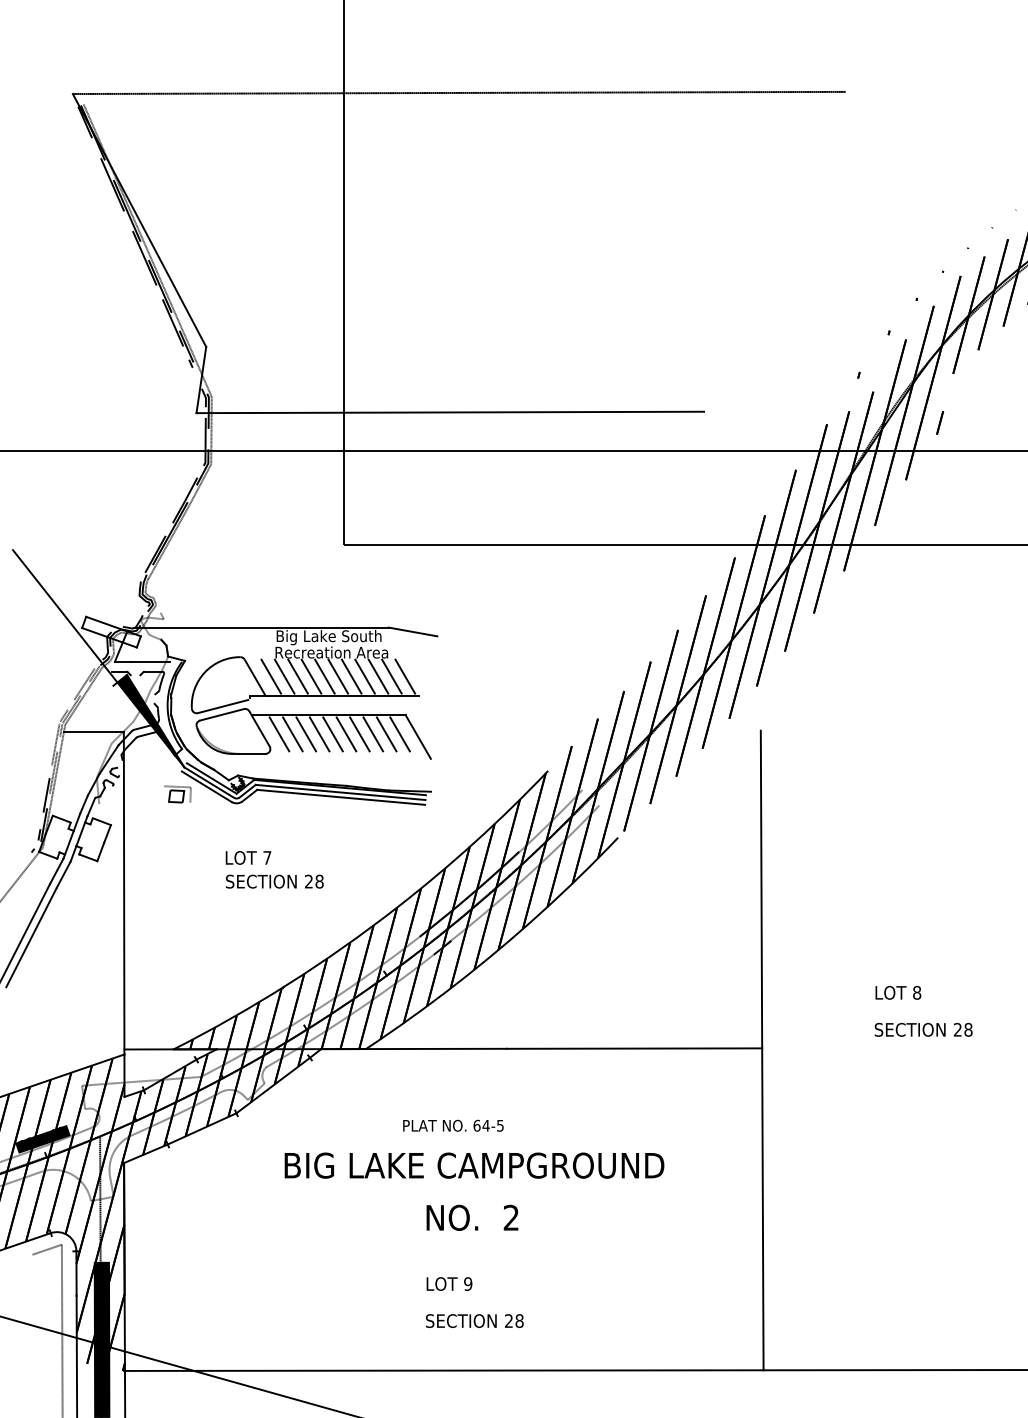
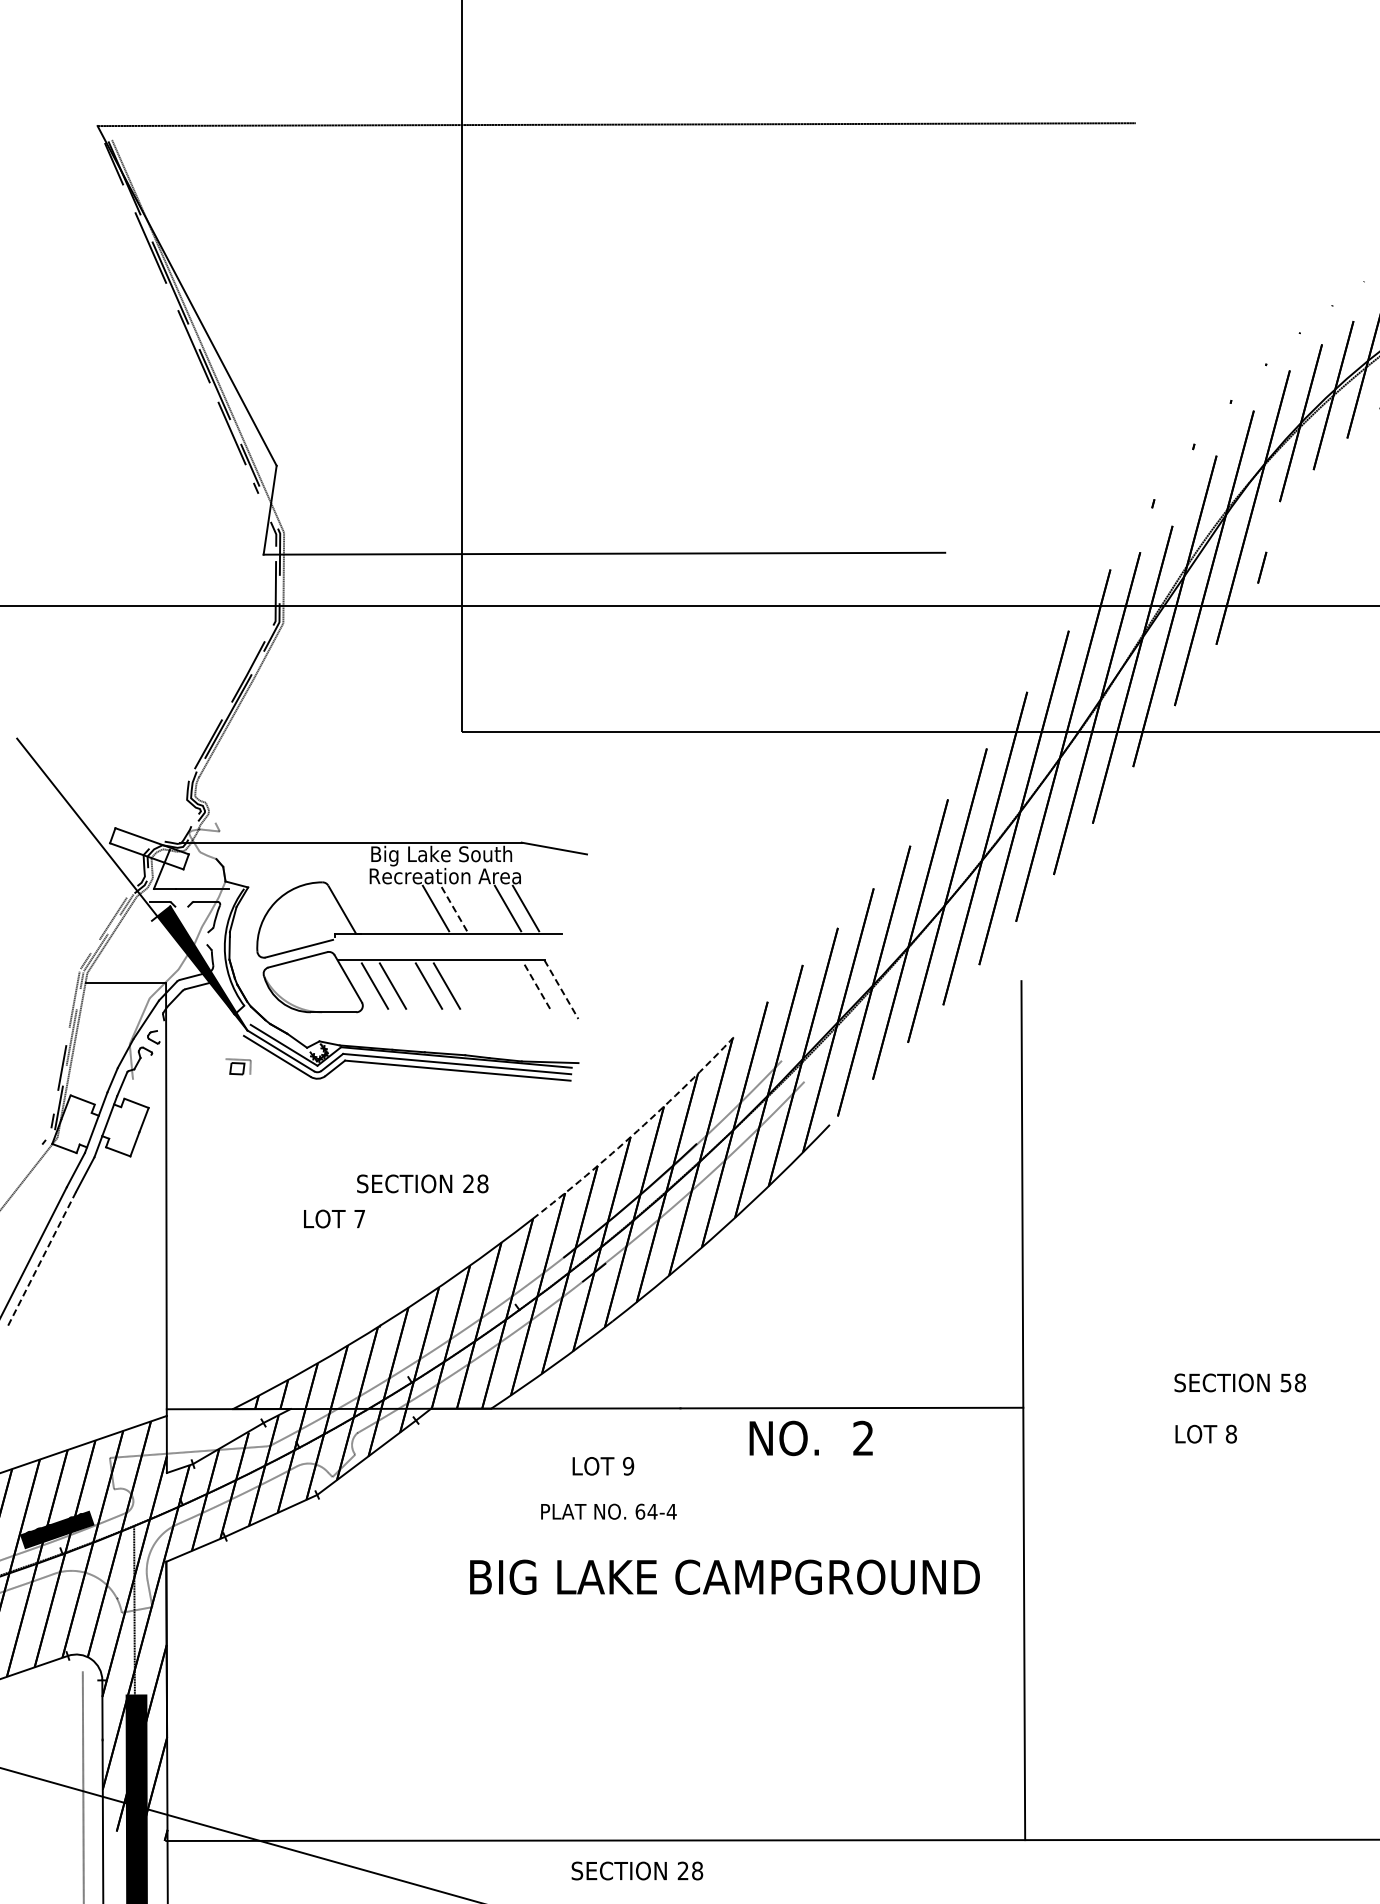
line: (270, 676) -> (363, 908), removed
line: (284, 676) -> (381, 908), removed
line: (297, 676) -> (399, 908), removed
line: (311, 676) -> (417, 908), removed
line: (337, 676) -> (453, 908), solid -> dashed
line: (351, 676) -> (471, 908), removed
line: (364, 676) -> (489, 908), removed
line: (404, 676) -> (543, 908), removed
line: (305, 733) -> (410, 985), removed
line: (346, 733) -> (464, 985), removed
line: (359, 733) -> (482, 985), removed
line: (372, 733) -> (500, 985), removed
line: (386, 733) -> (518, 985), removed
line: (399, 733) -> (536, 985), solid -> dashed
line: (418, 736) -> (561, 989), solid -> dashed
part: (177, 794) -> (238, 1066), size x0.7
arc: (474, 841) -> (637, 1130), solid -> dashed
text: (248, 857) -> (334, 1218), moved
text: (274, 881) -> (422, 1183), moved
line: (31, 937) -> (42, 1258), solid -> dashed
text: (897, 992) -> (1205, 1433), moved
text: (957, 1029) -> (1285, 1382), 28 -> 58
text: (500, 1125) -> (671, 1511), 64-5 -> 64-4
text: (474, 1165) -> (724, 1576), moved
text: (471, 1217) -> (810, 1438), moved
line: (46, 1249) -> (62, 1677), removed
text: (449, 1284) -> (603, 1466), moved
text: (474, 1320) -> (637, 1870), moved

